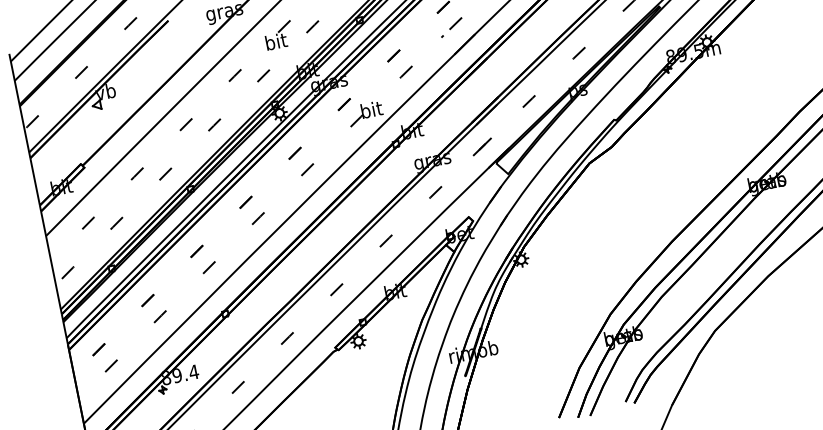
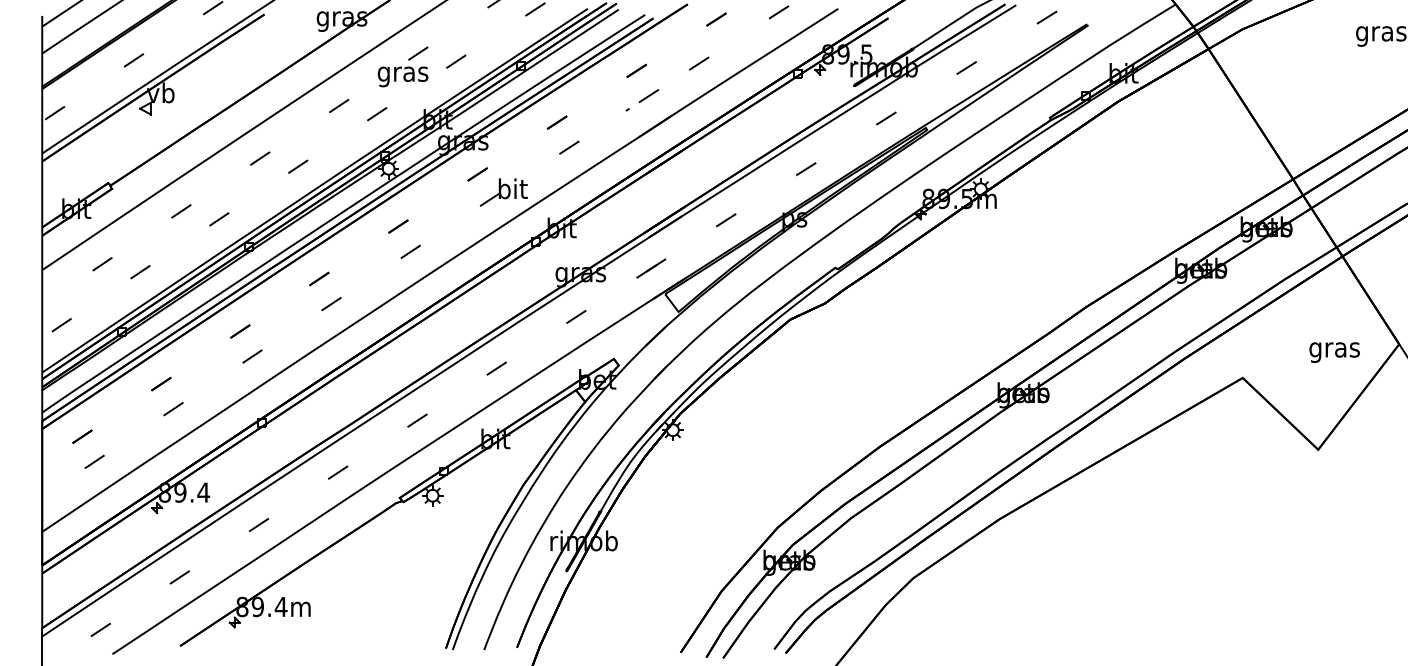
text: (276, 43) -> (402, 74), bit -> gras

